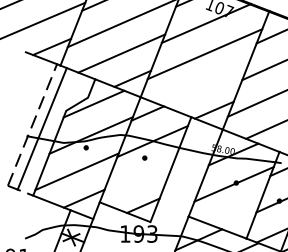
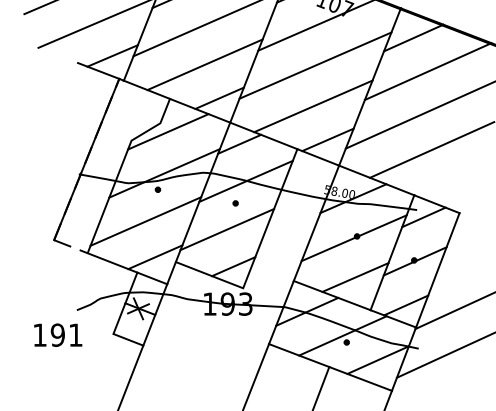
line: (203, 85) -> (313, 106), added
line: (42, 128) -> (86, 159), moved
line: (138, 177) -> (227, 229), added
line: (235, 213) -> (355, 277), added

